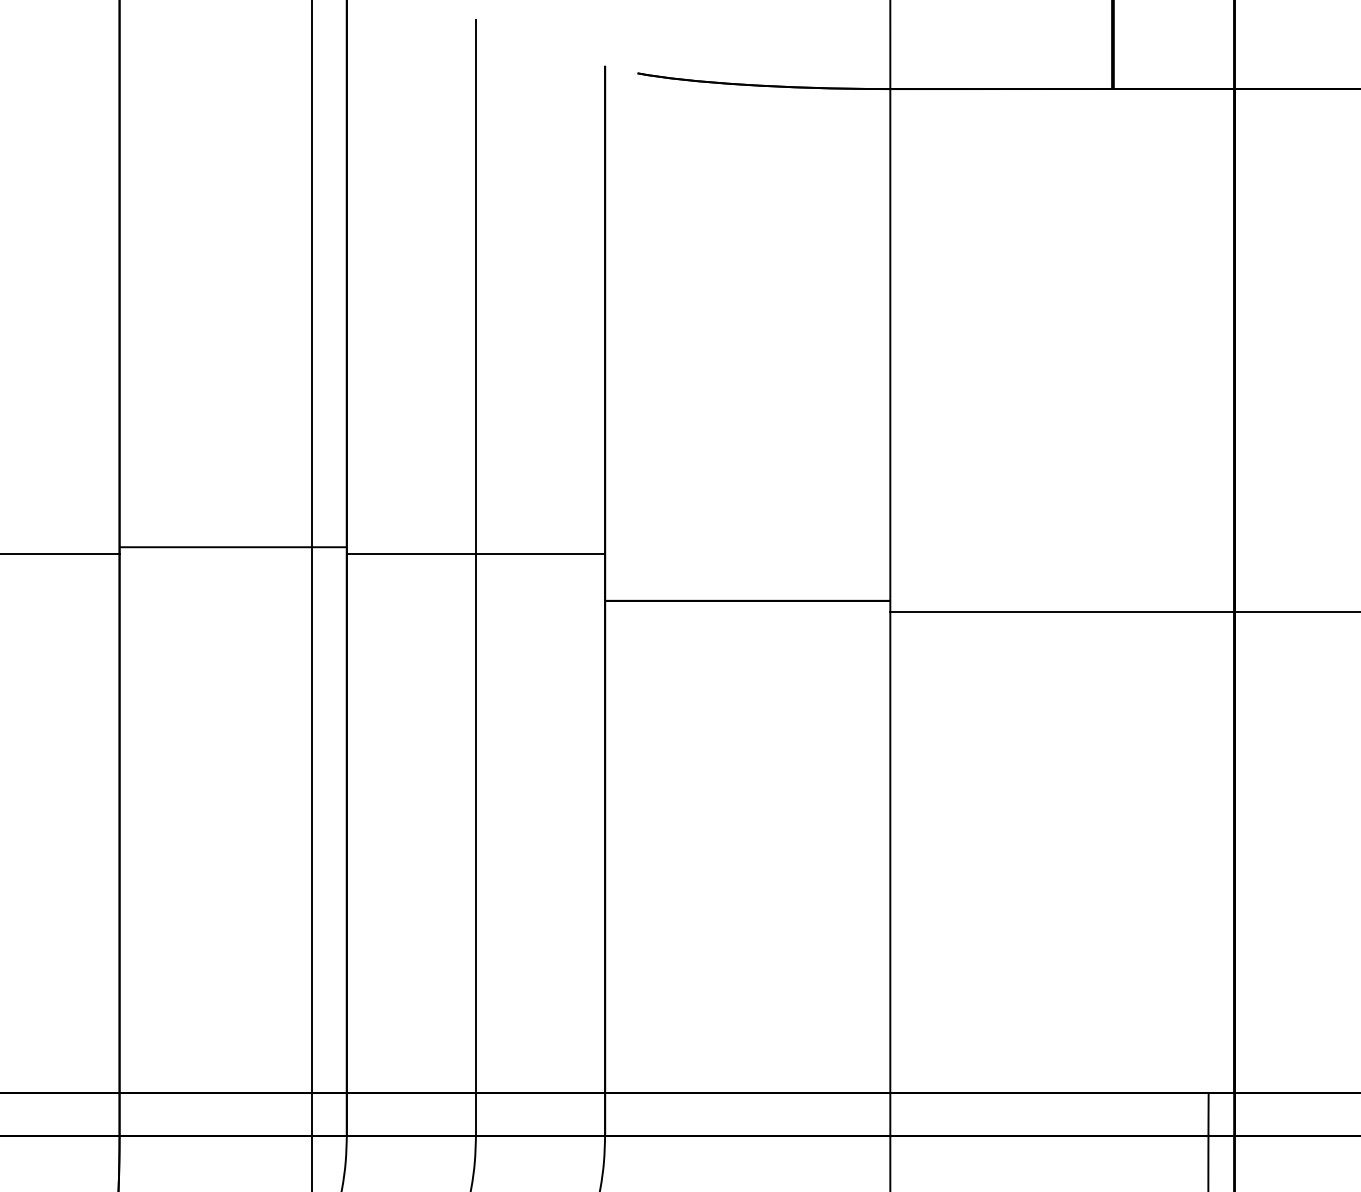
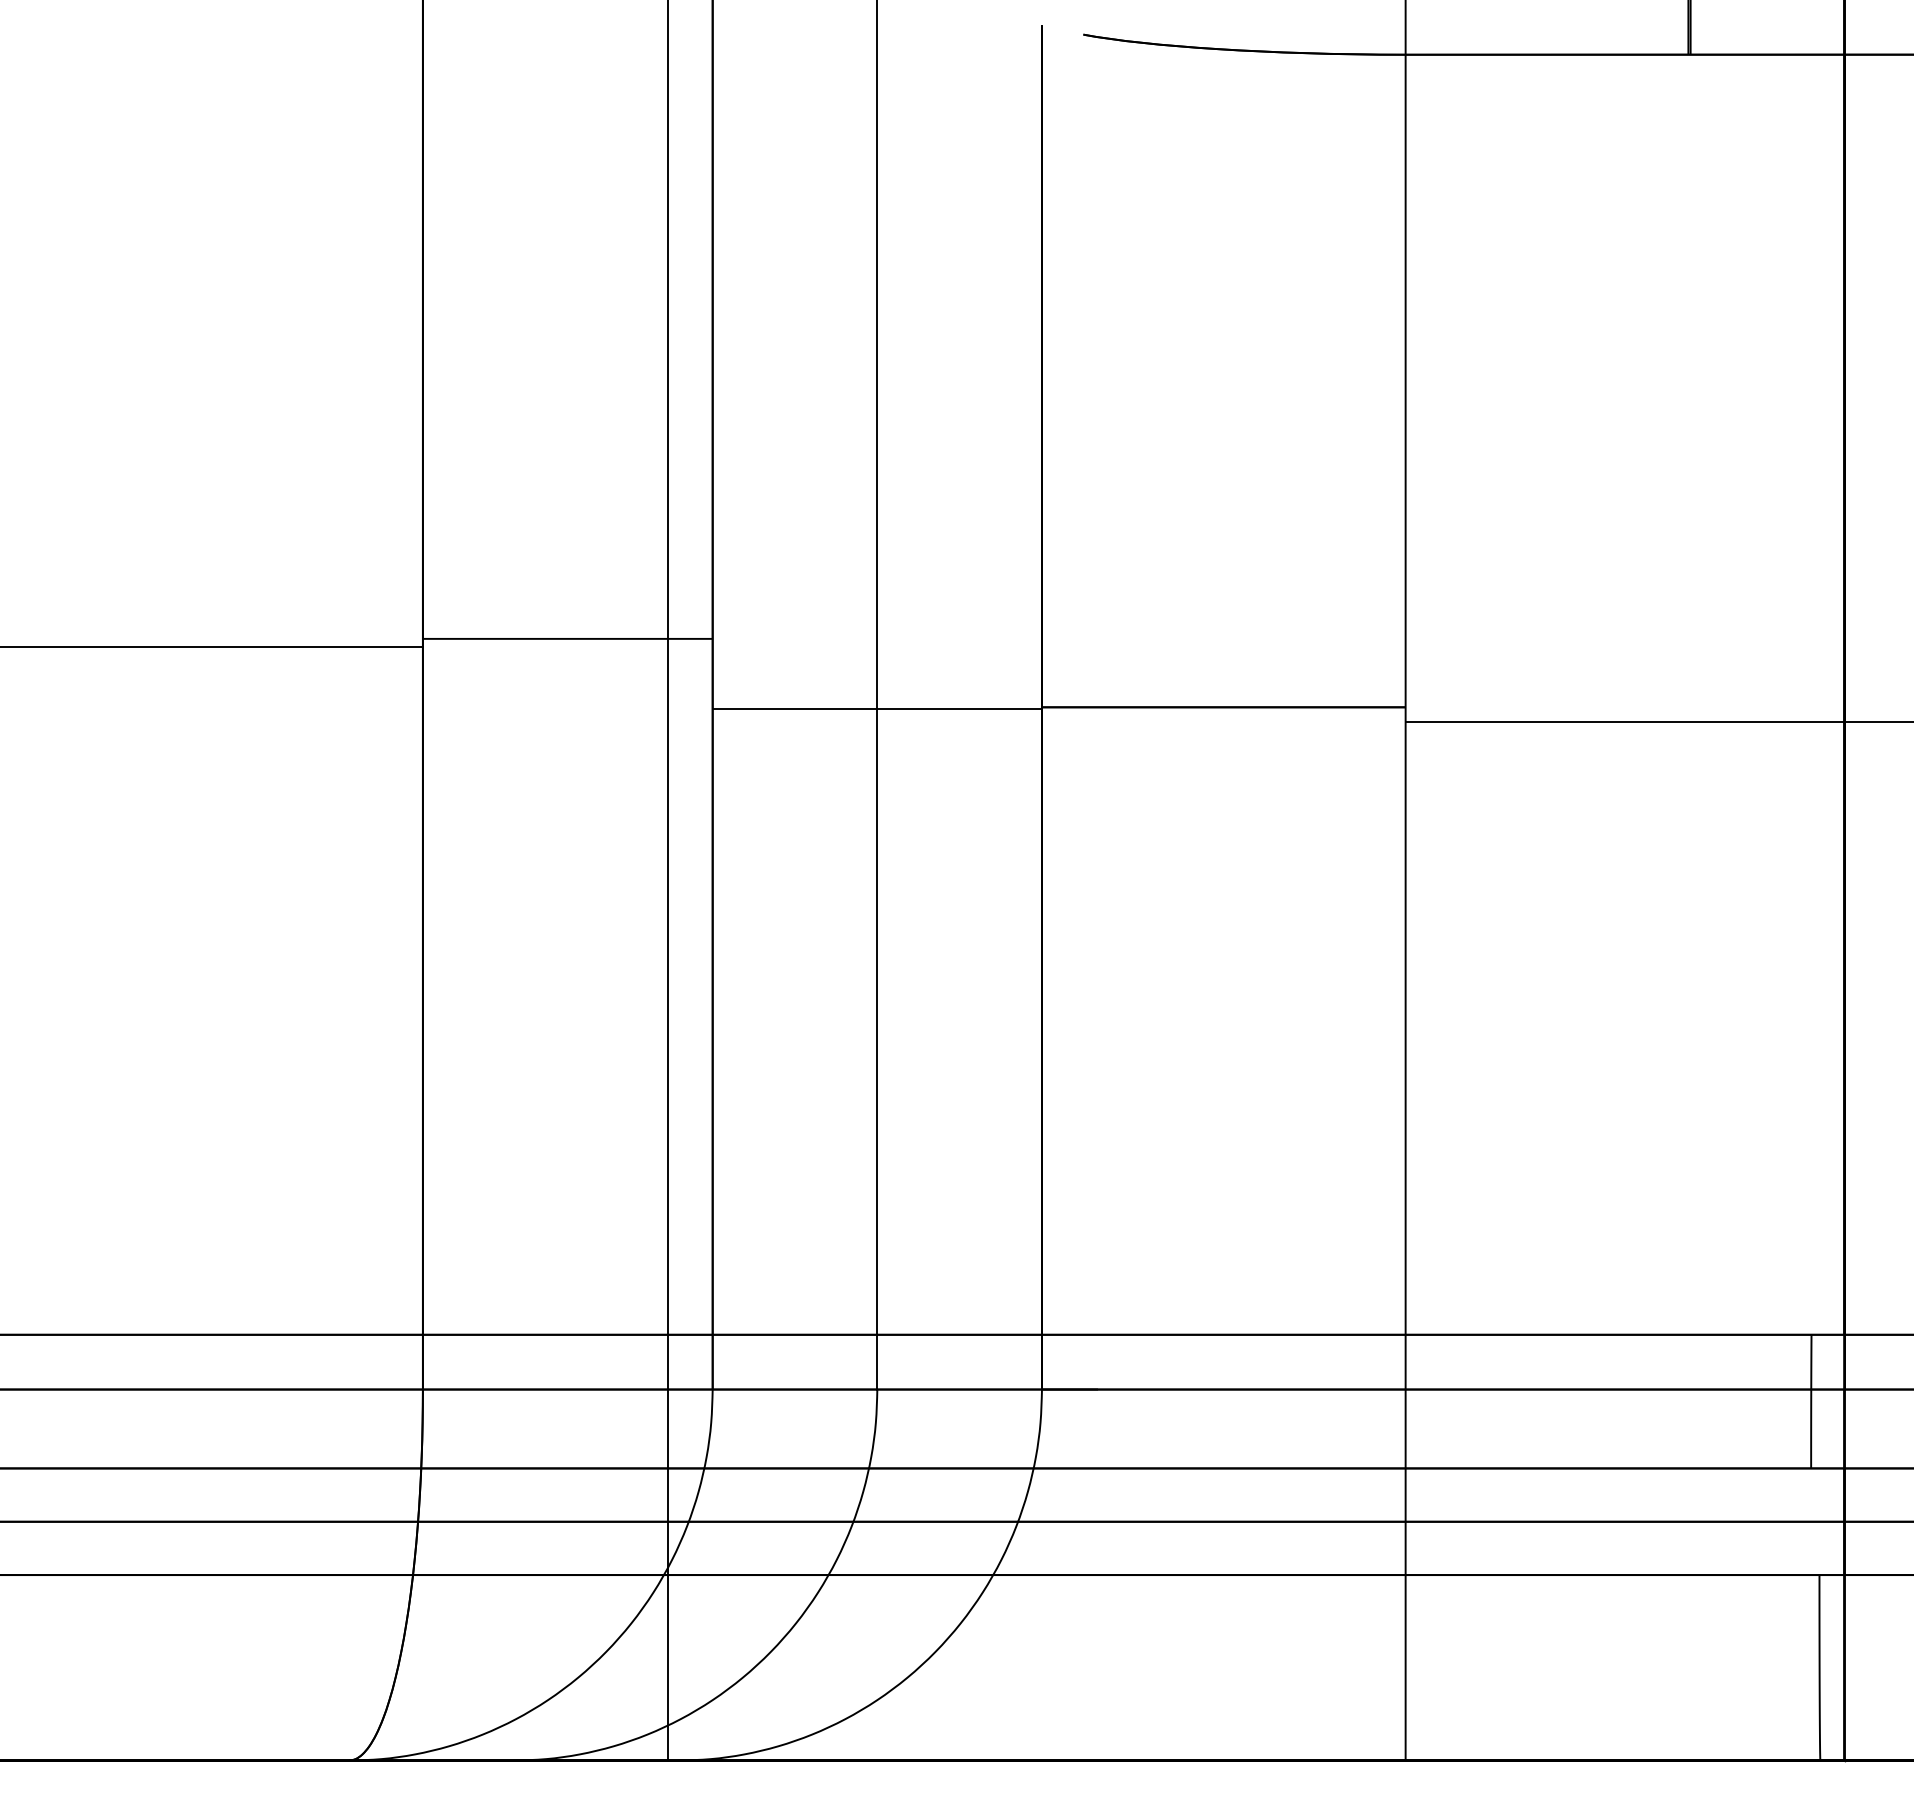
line: (475, 553) -> (876, 709), moved

